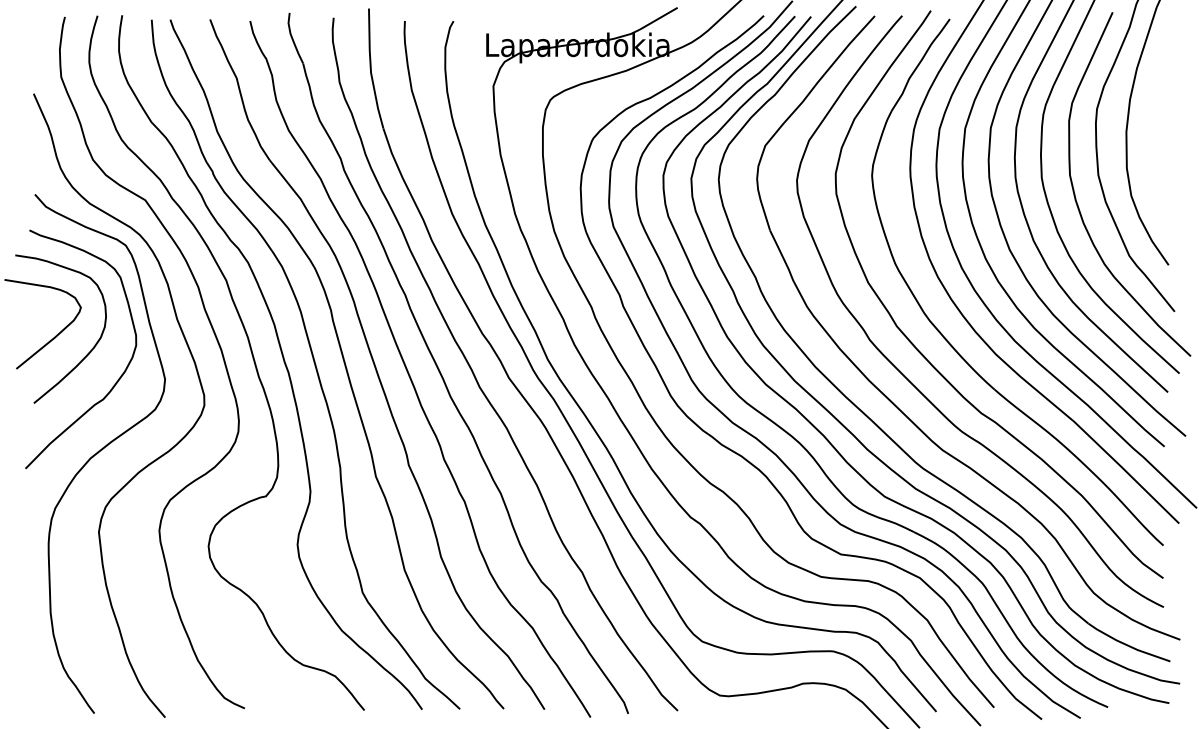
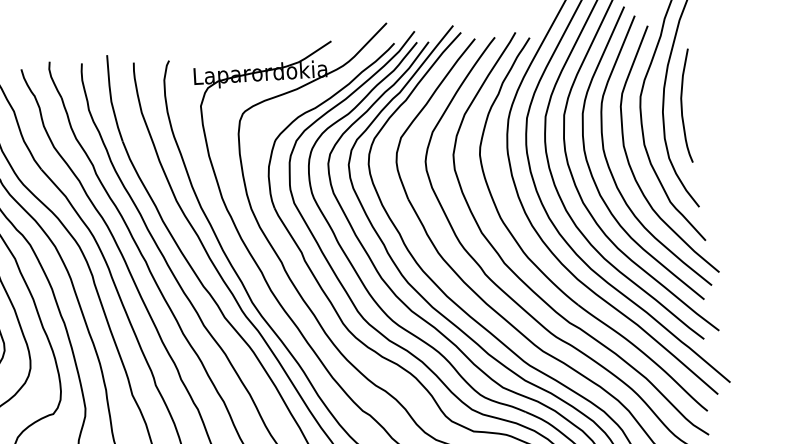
curve: (1153, 124) -> (682, 105), added

